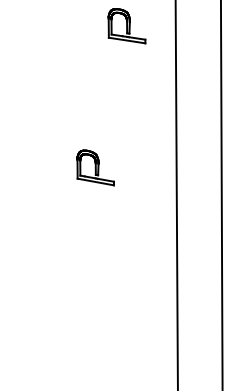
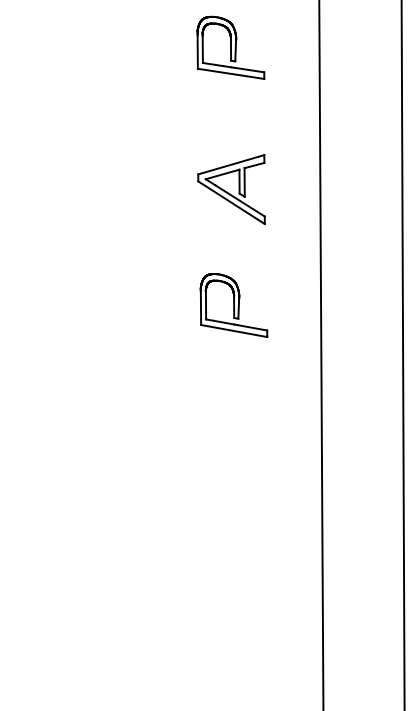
part: (127, 104) -> (231, 190), added
part: (95, 167) -> (233, 304), moved

